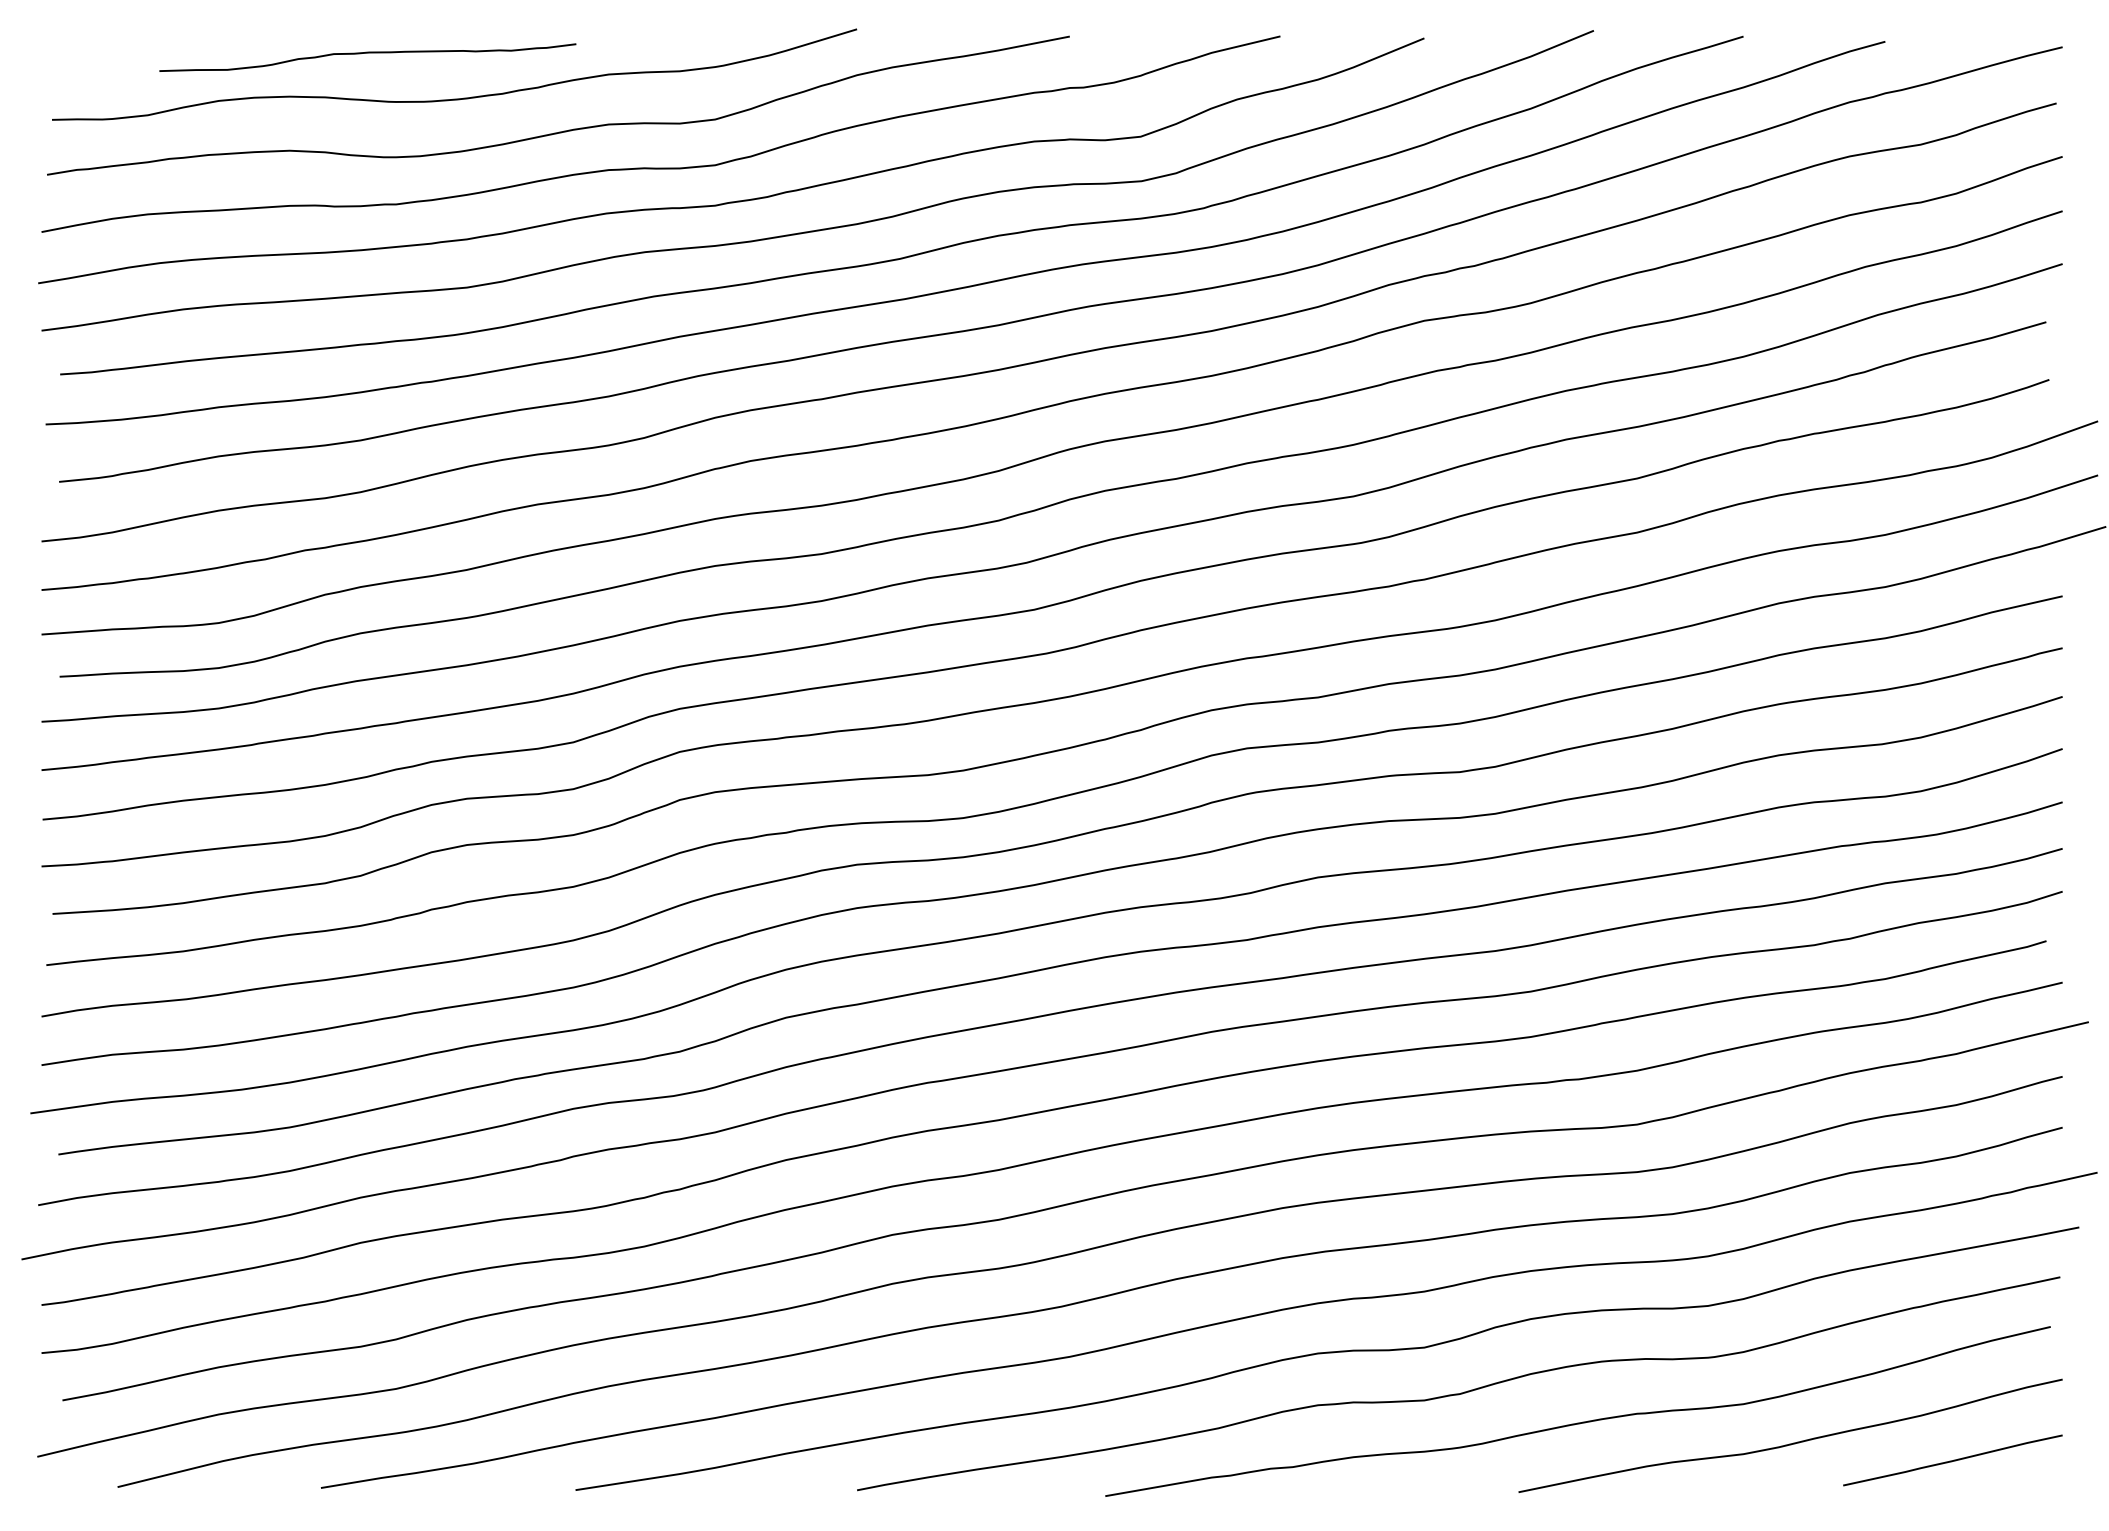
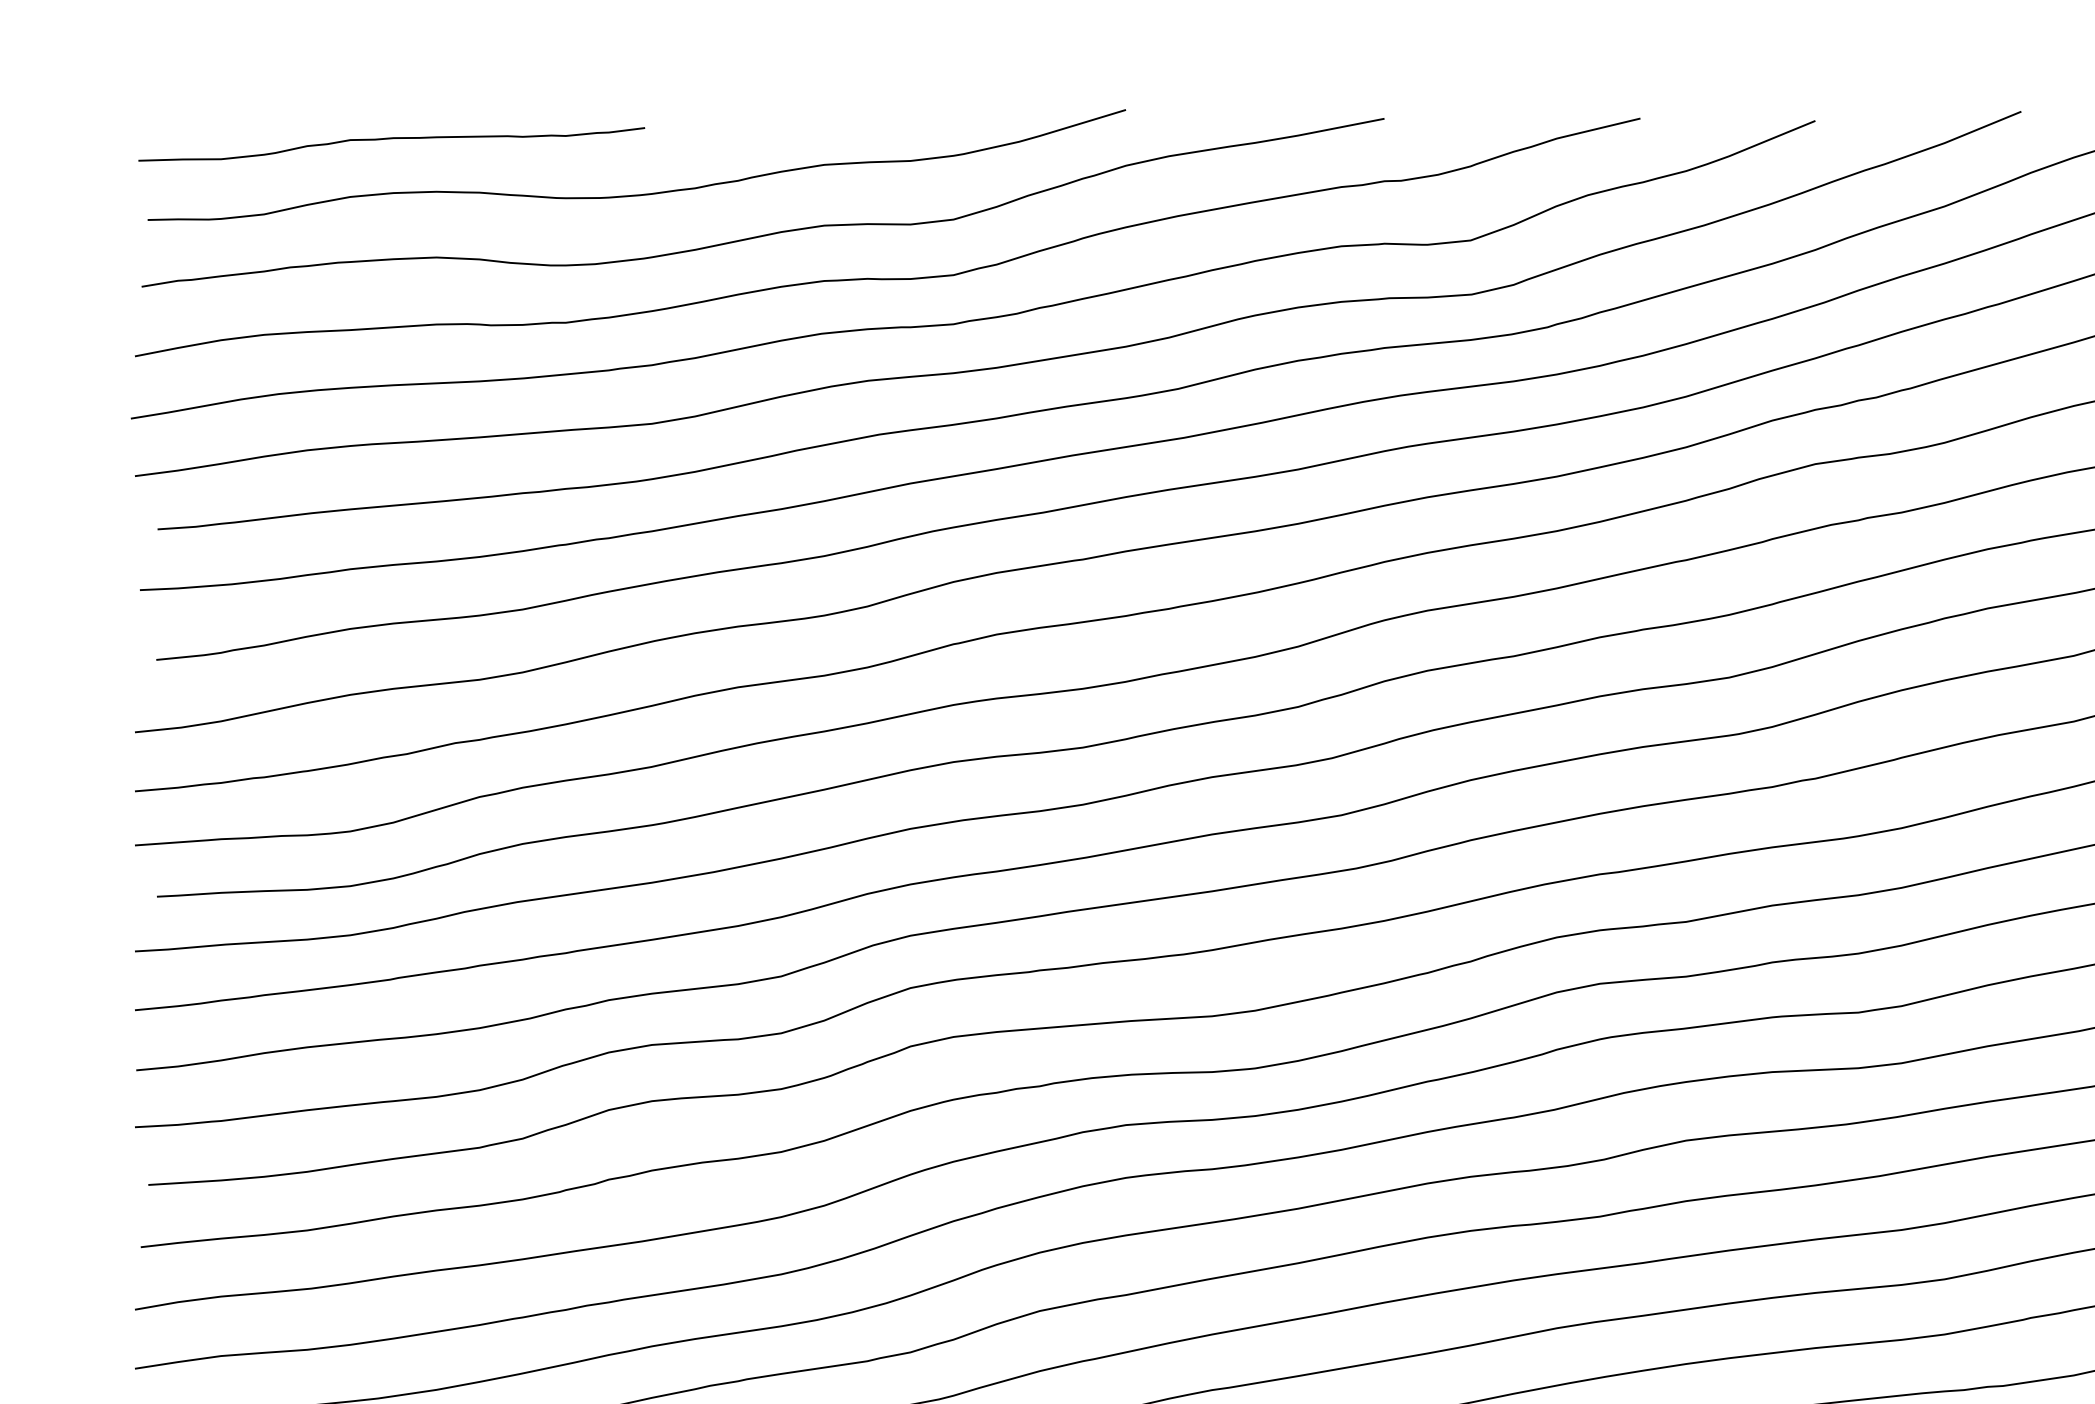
curve: (367, 53) -> (391, 139), moved

